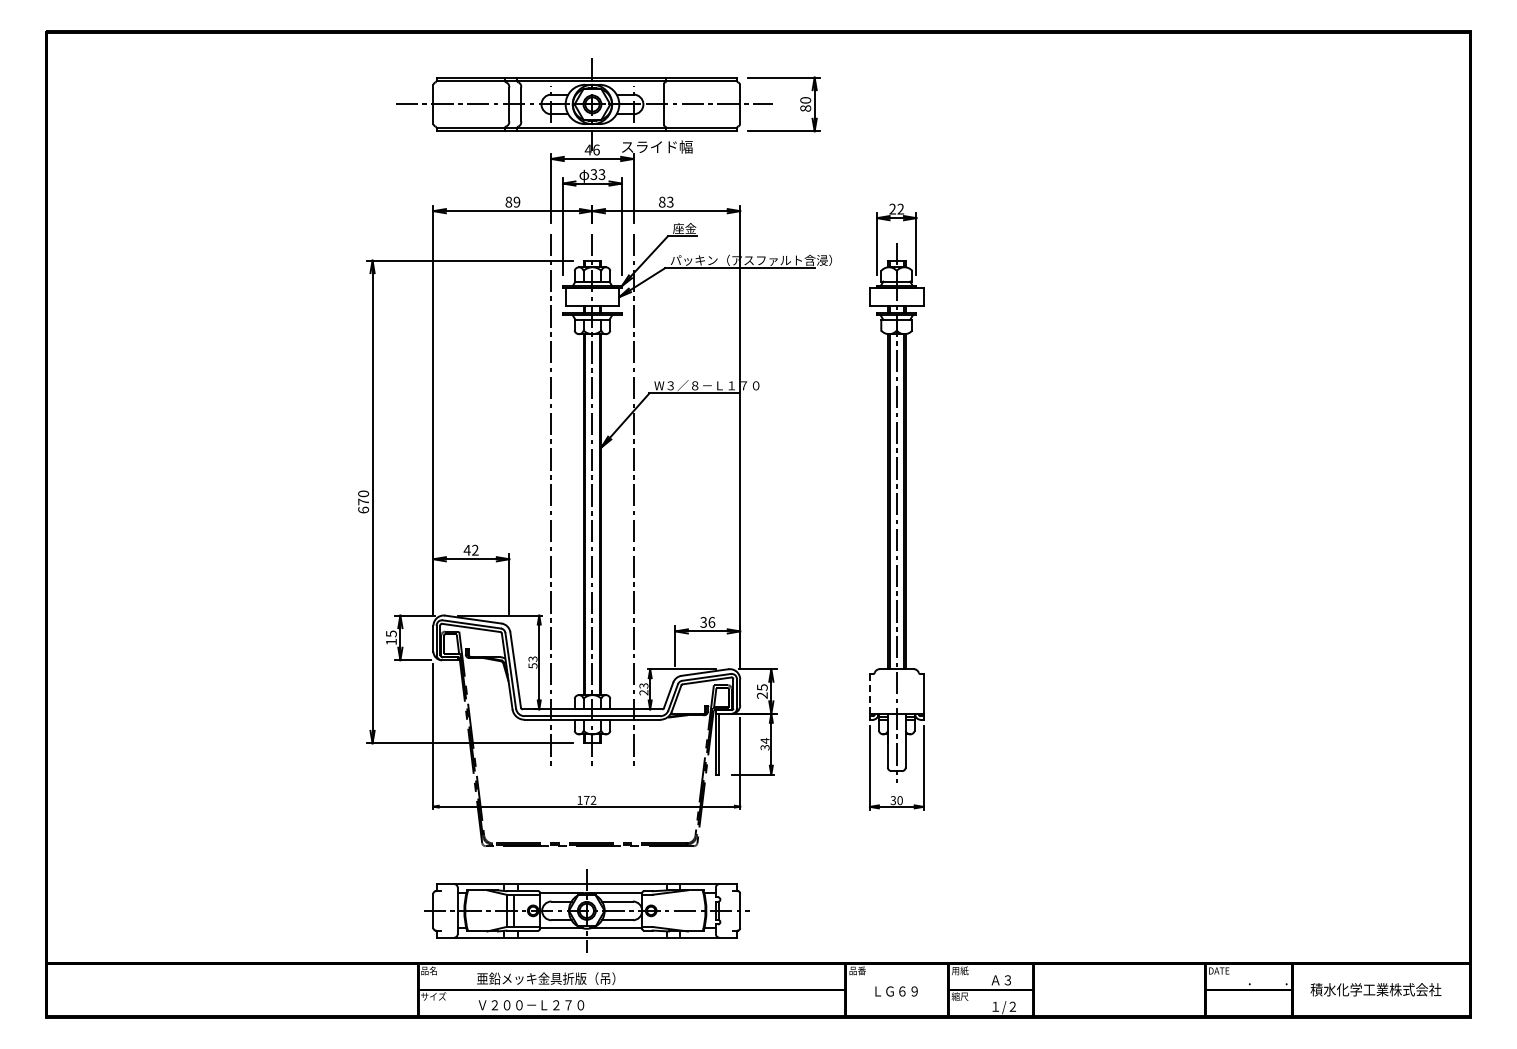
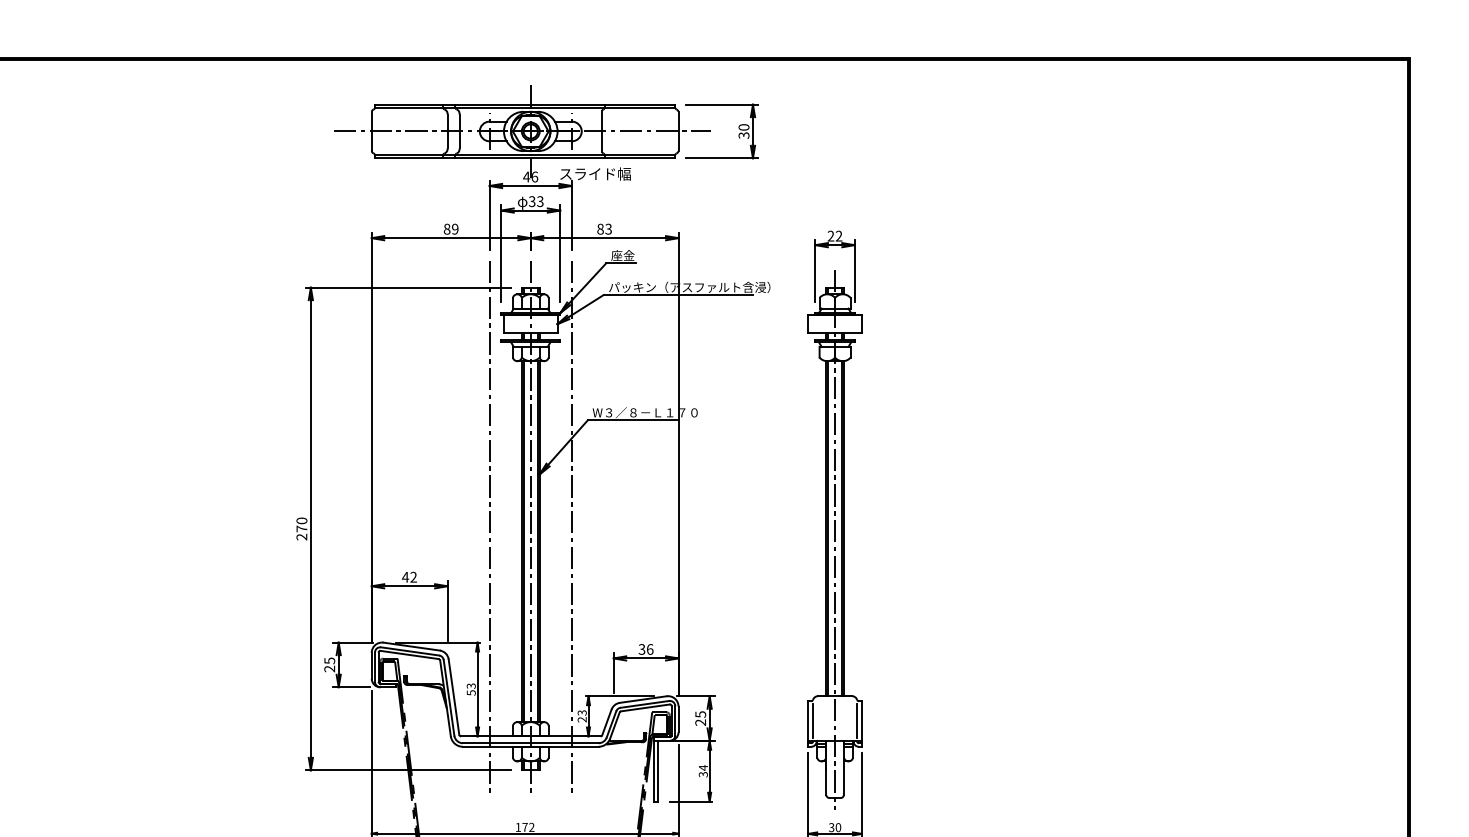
text: (805, 108) -> (743, 135), 80 -> 30
text: (363, 509) -> (301, 536), 670 -> 270
text: (391, 641) -> (329, 668), 15 -> 25
line: (874, 693) -> (812, 720), added
line: (918, 693) -> (856, 720), added
line: (869, 694) -> (807, 721), dashed -> solid

